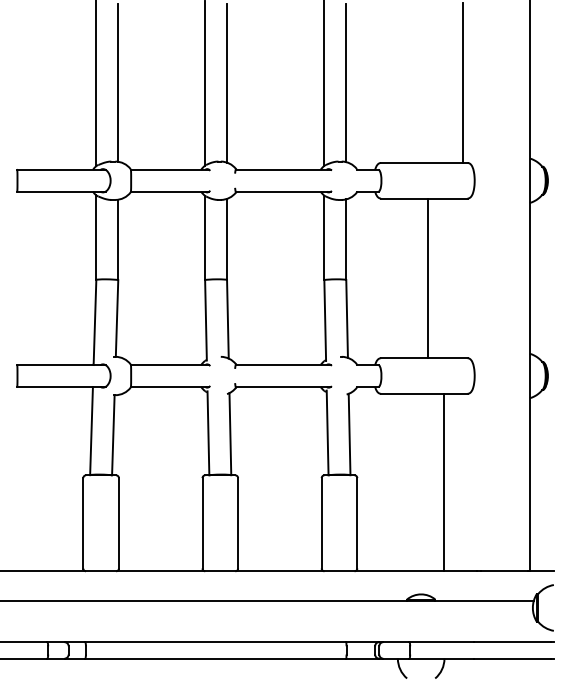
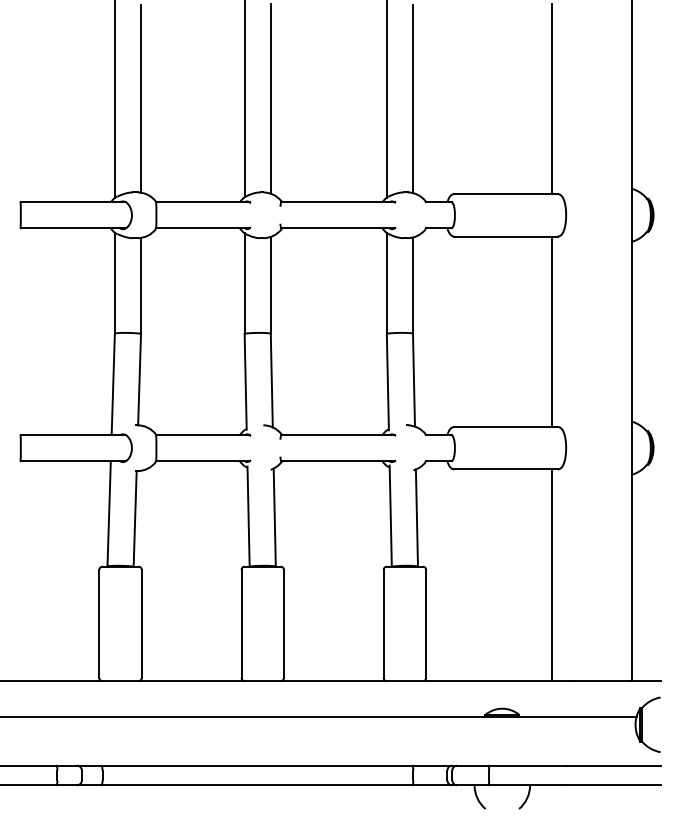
line: (428, 278) -> (552, 331), moved
line: (443, 482) -> (552, 575), moved

